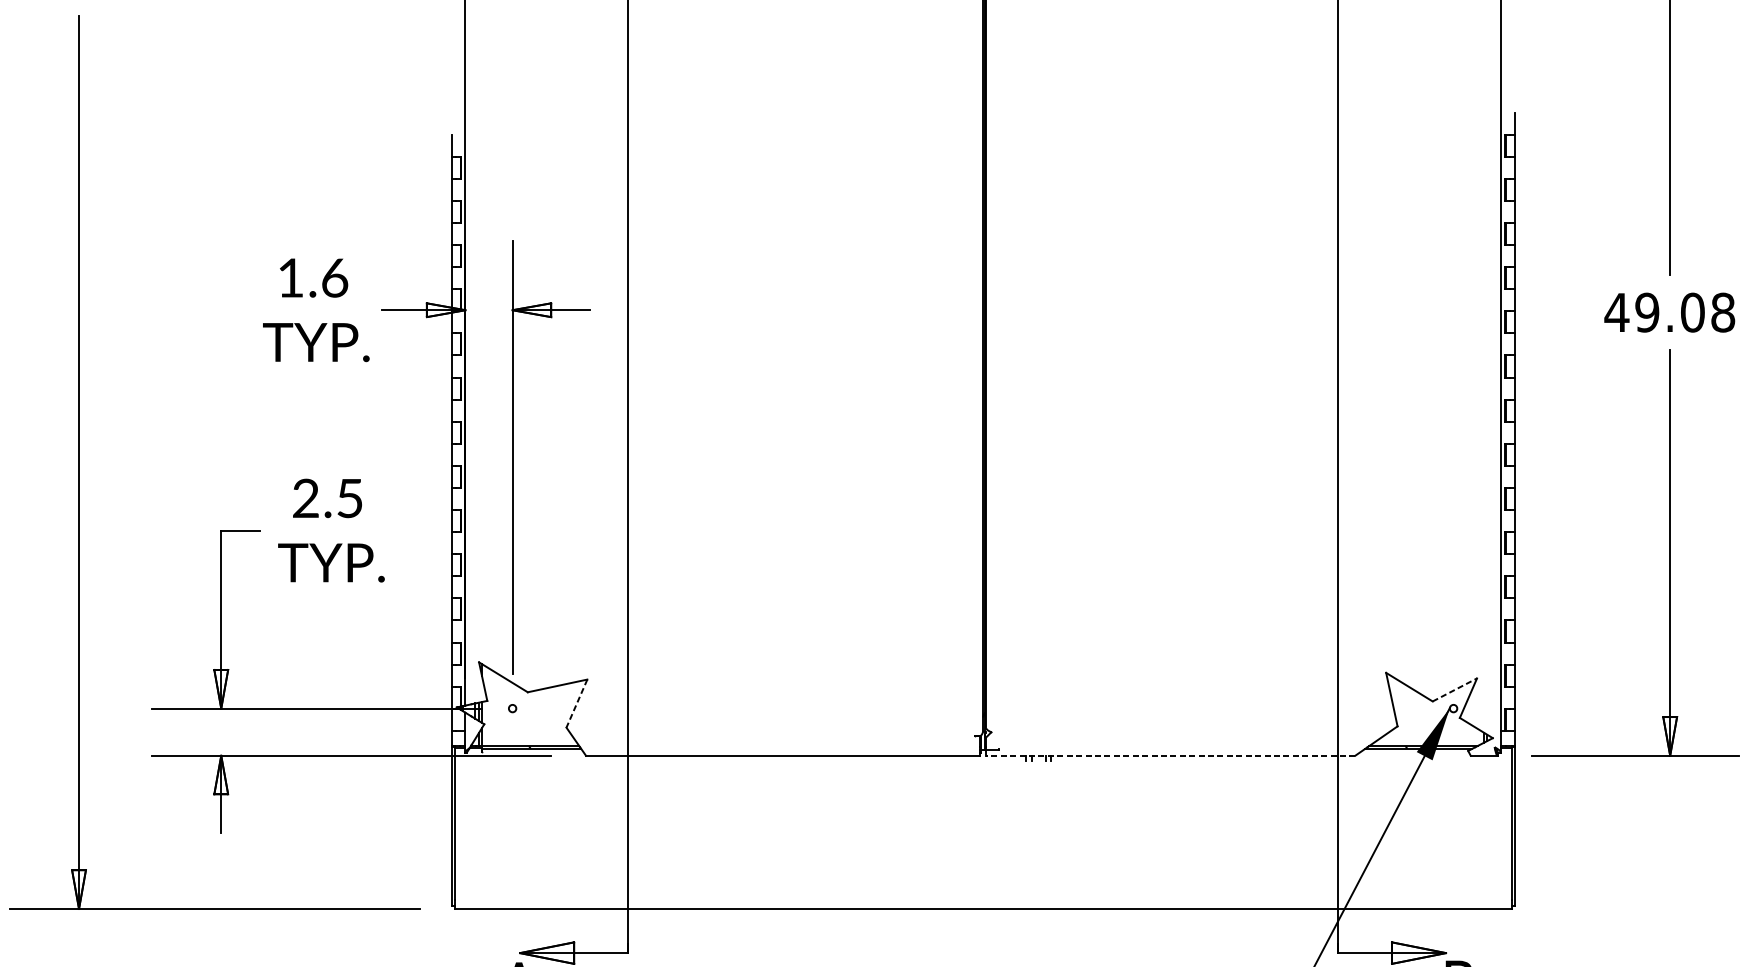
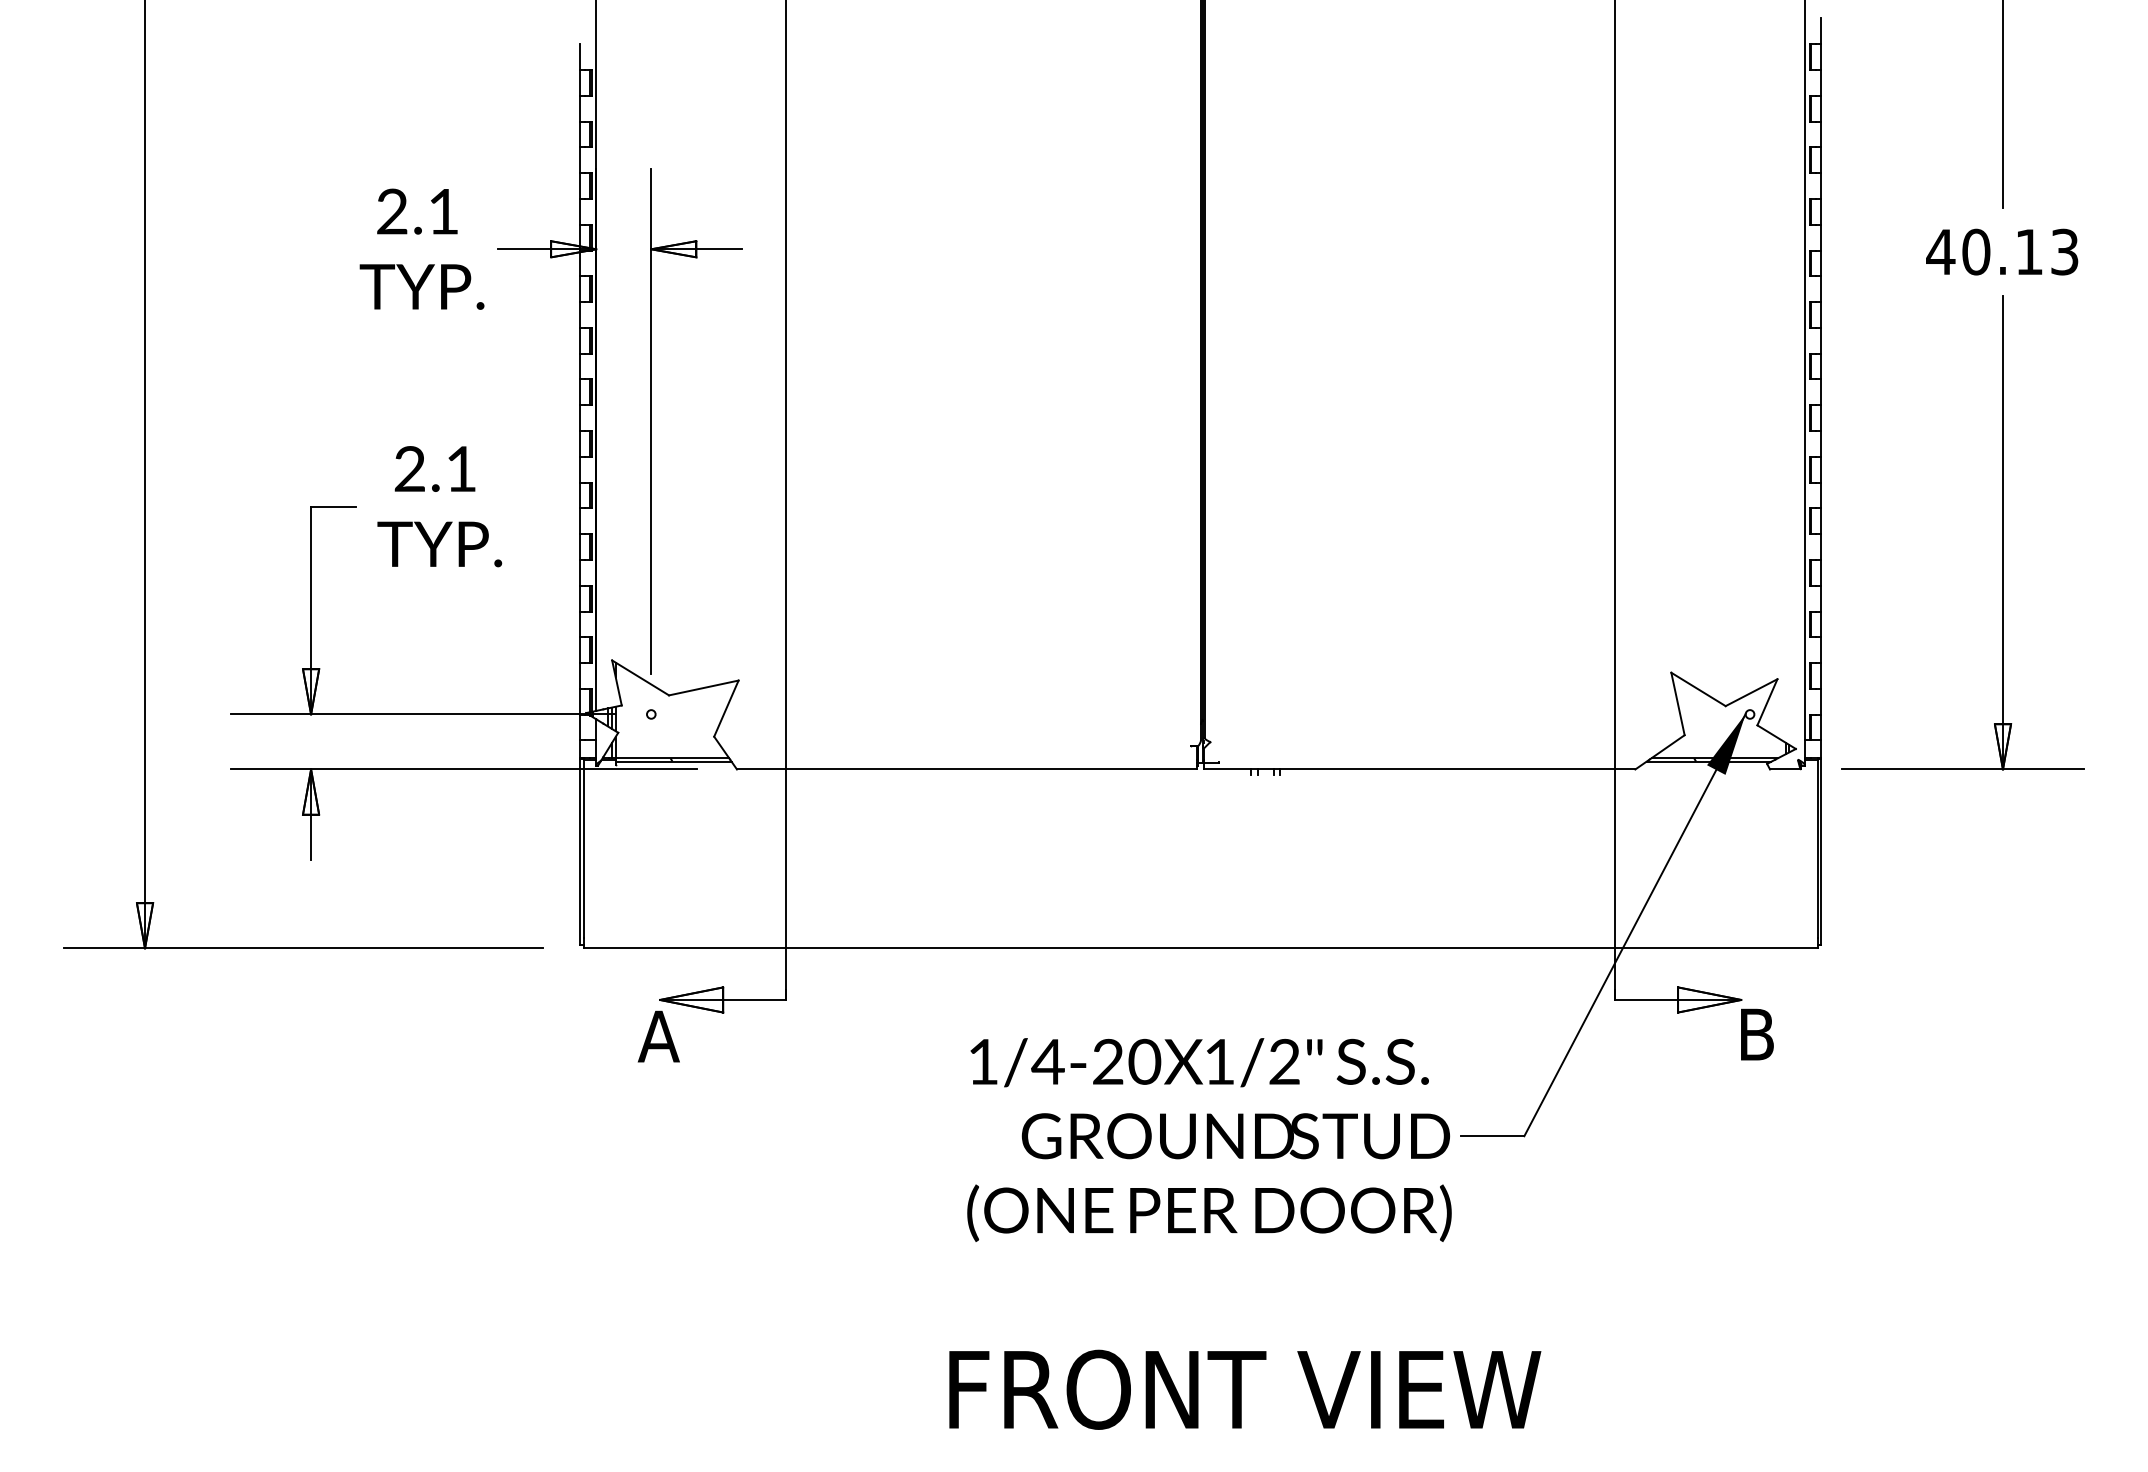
text: (313, 277) -> (418, 211), 1.6 -> 2.1
text: (1685, 312) -> (2020, 251), 49.08 -> 40.13
text: (350, 498) -> (461, 469), 2.5 -> 2.1
line: (1455, 689) -> (1752, 692), dashed -> solid
line: (577, 703) -> (726, 708), dashed -> solid
line: (1170, 755) -> (1419, 769), dashed -> solid

